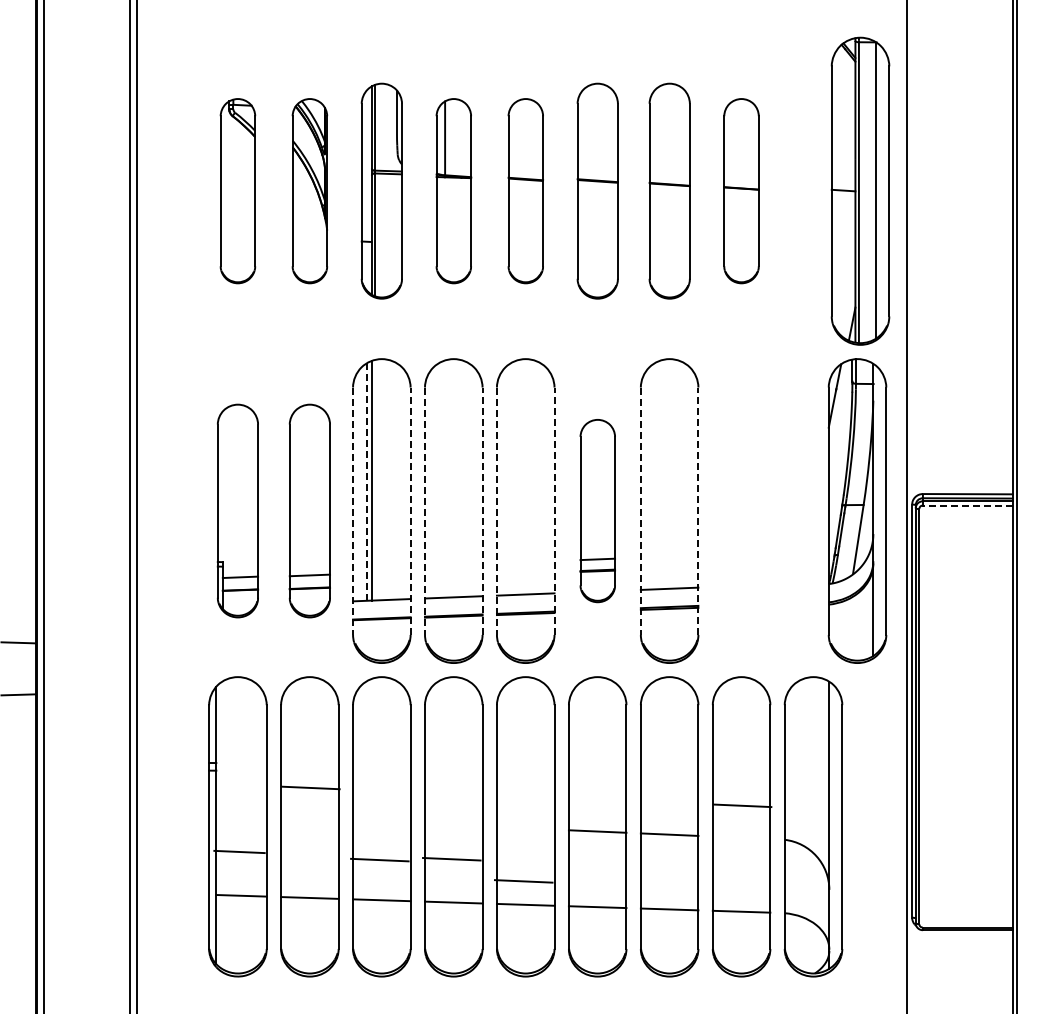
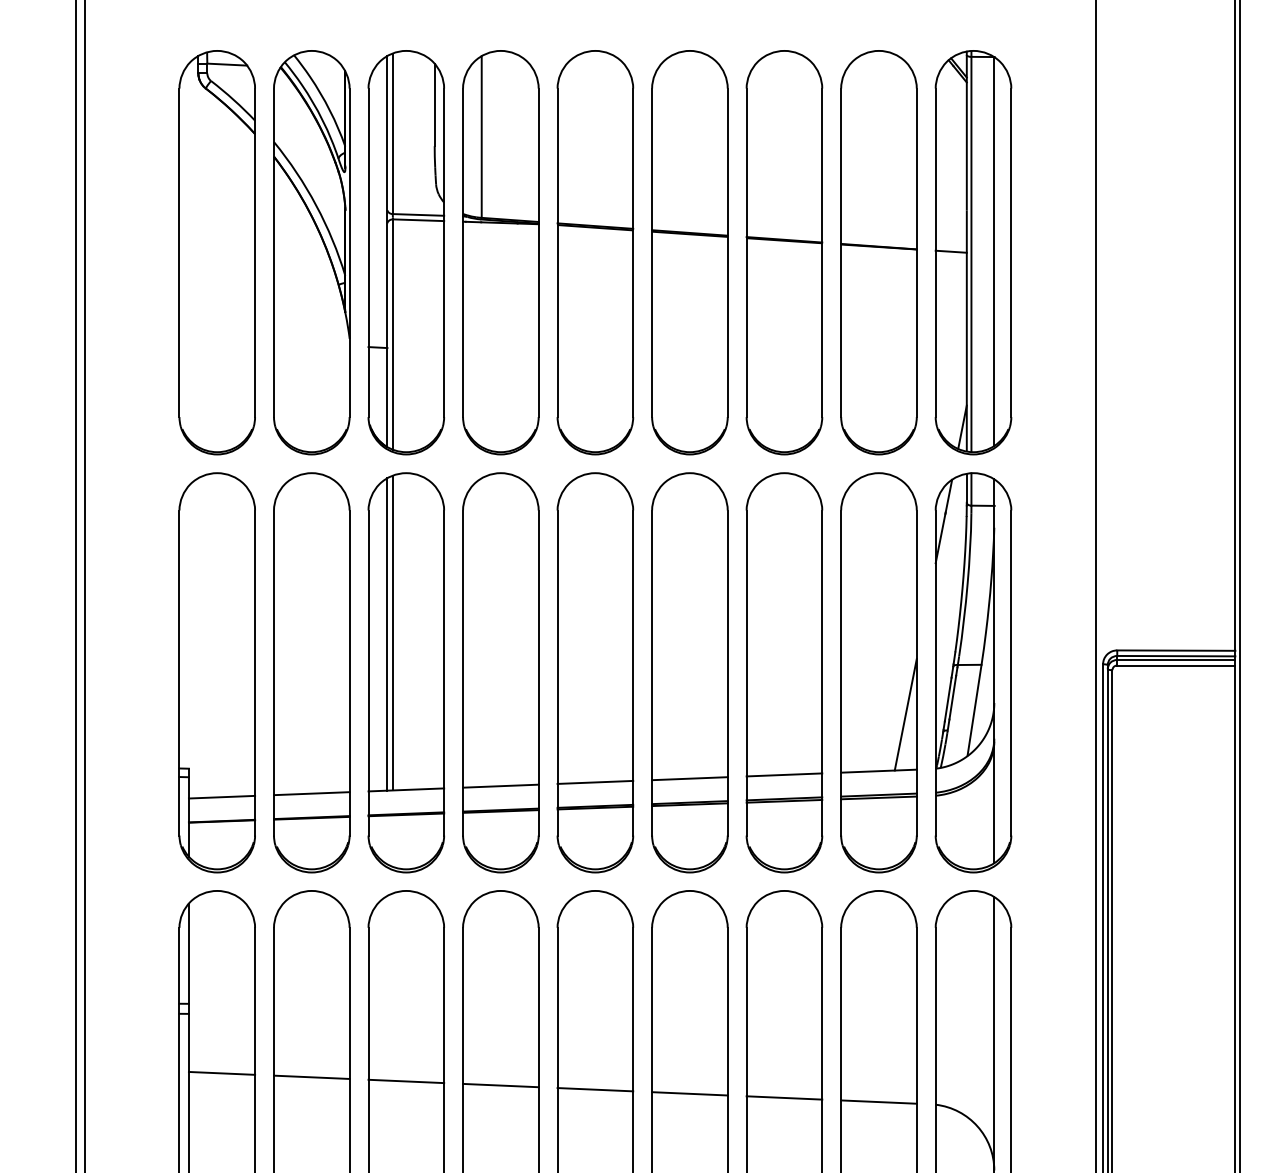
part: (237, 190) -> (216, 251), size x1.67
part: (309, 190) -> (311, 251), size x1.67
part: (381, 190) -> (405, 251), size x1.43
part: (453, 190) -> (500, 251), size x1.67
part: (525, 190) -> (595, 251), size x1.67
part: (597, 190) -> (689, 251), size x1.43
part: (669, 190) -> (784, 251), size x1.43
part: (741, 190) -> (878, 251), size x1.67
part: (860, 190) -> (973, 251), moved
line: (367, 481) -> (387, 633), dashed -> solid
line: (967, 505) -> (1175, 665), dashed -> solid
part: (237, 510) -> (216, 672), size x1.43
part: (309, 510) -> (311, 672), size x1.43
part: (597, 510) -> (689, 672), size x1.67
part: (741, 510) -> (878, 672), added
part: (857, 510) -> (973, 672), moved
line: (353, 511) -> (369, 673), dashed -> solid
line: (410, 511) -> (444, 673), dashed -> solid
line: (425, 511) -> (463, 673), dashed -> solid
line: (482, 511) -> (538, 673), dashed -> solid
line: (496, 511) -> (556, 673), dashed -> solid
line: (554, 511) -> (633, 673), dashed -> solid
line: (640, 511) -> (746, 673), dashed -> solid
line: (698, 511) -> (822, 673), dashed -> solid
line: (310, 787) -> (311, 1076), moved
line: (742, 805) -> (878, 1101), moved
line: (239, 851) -> (221, 1072), moved
line: (451, 858) -> (500, 1084), moved
line: (379, 859) -> (405, 1080), moved
line: (523, 881) -> (595, 1089), moved

